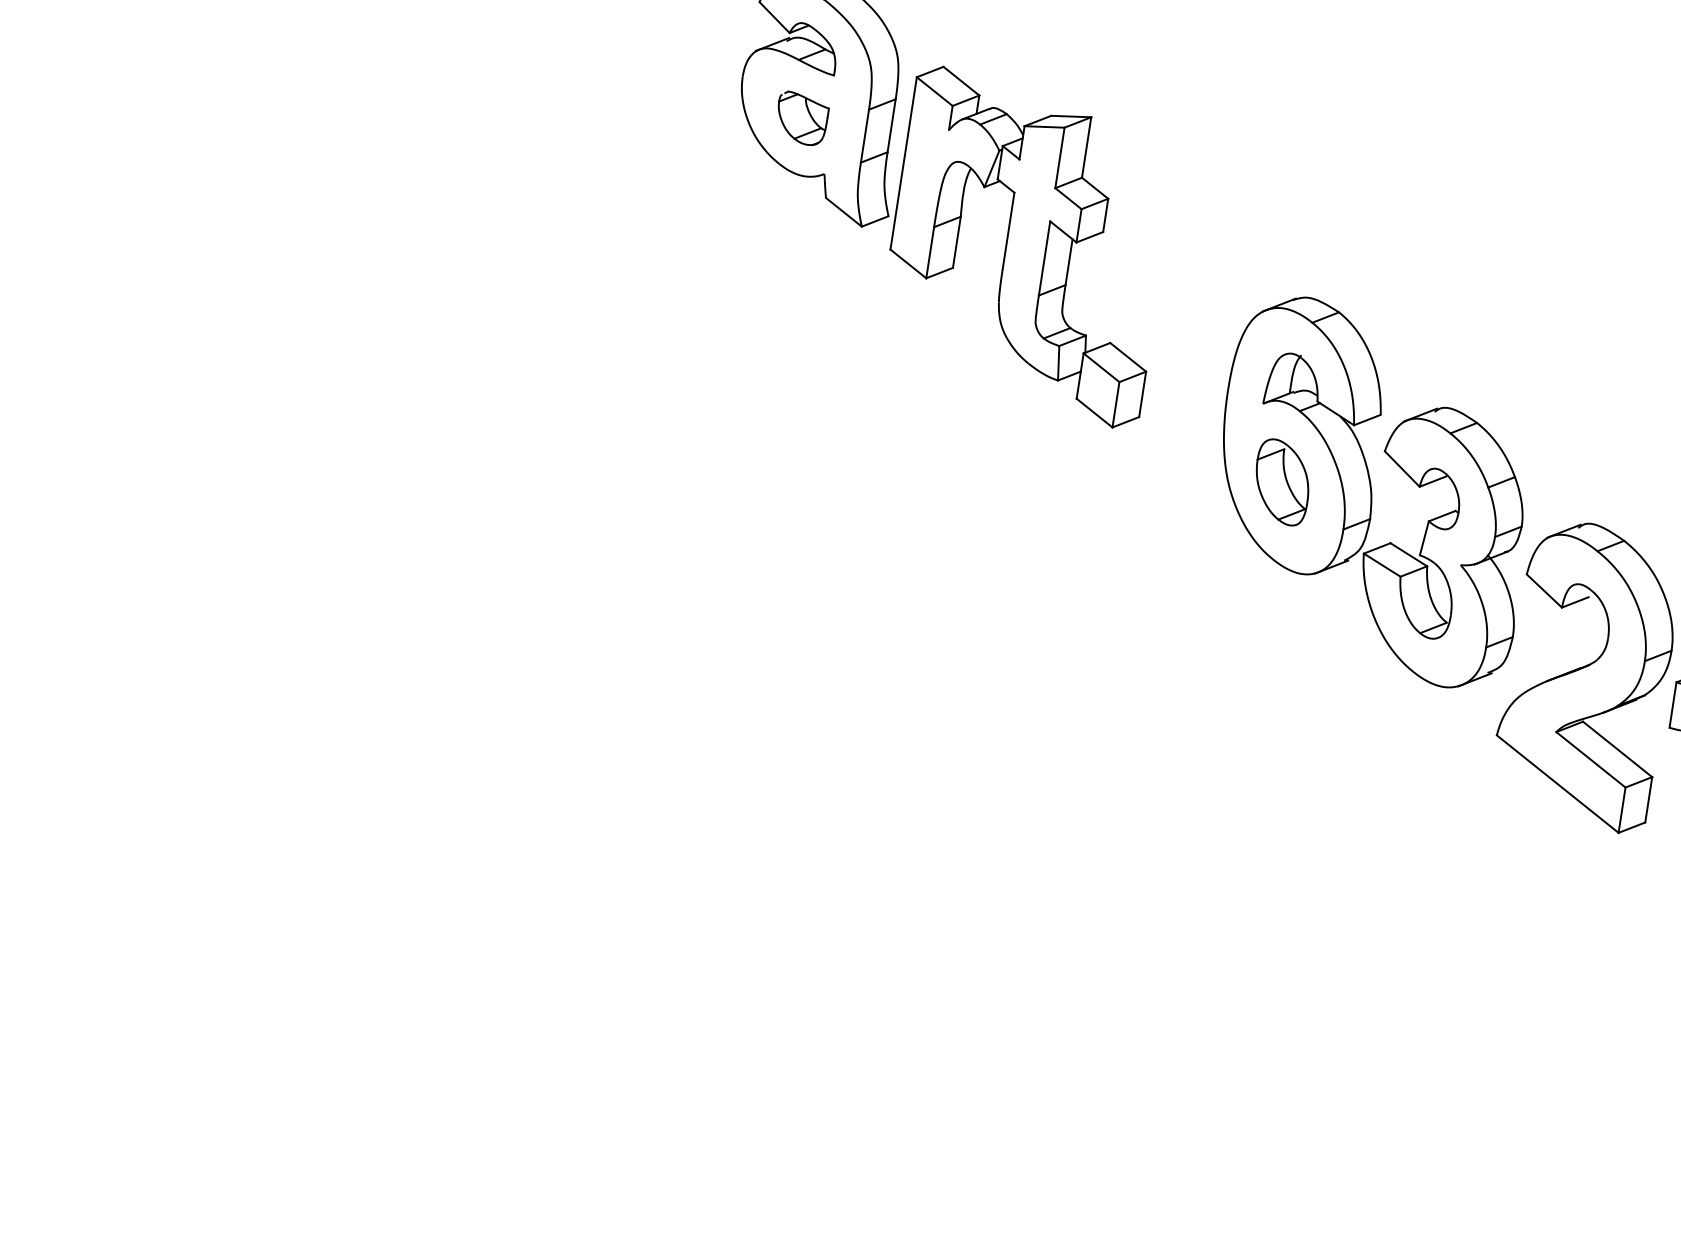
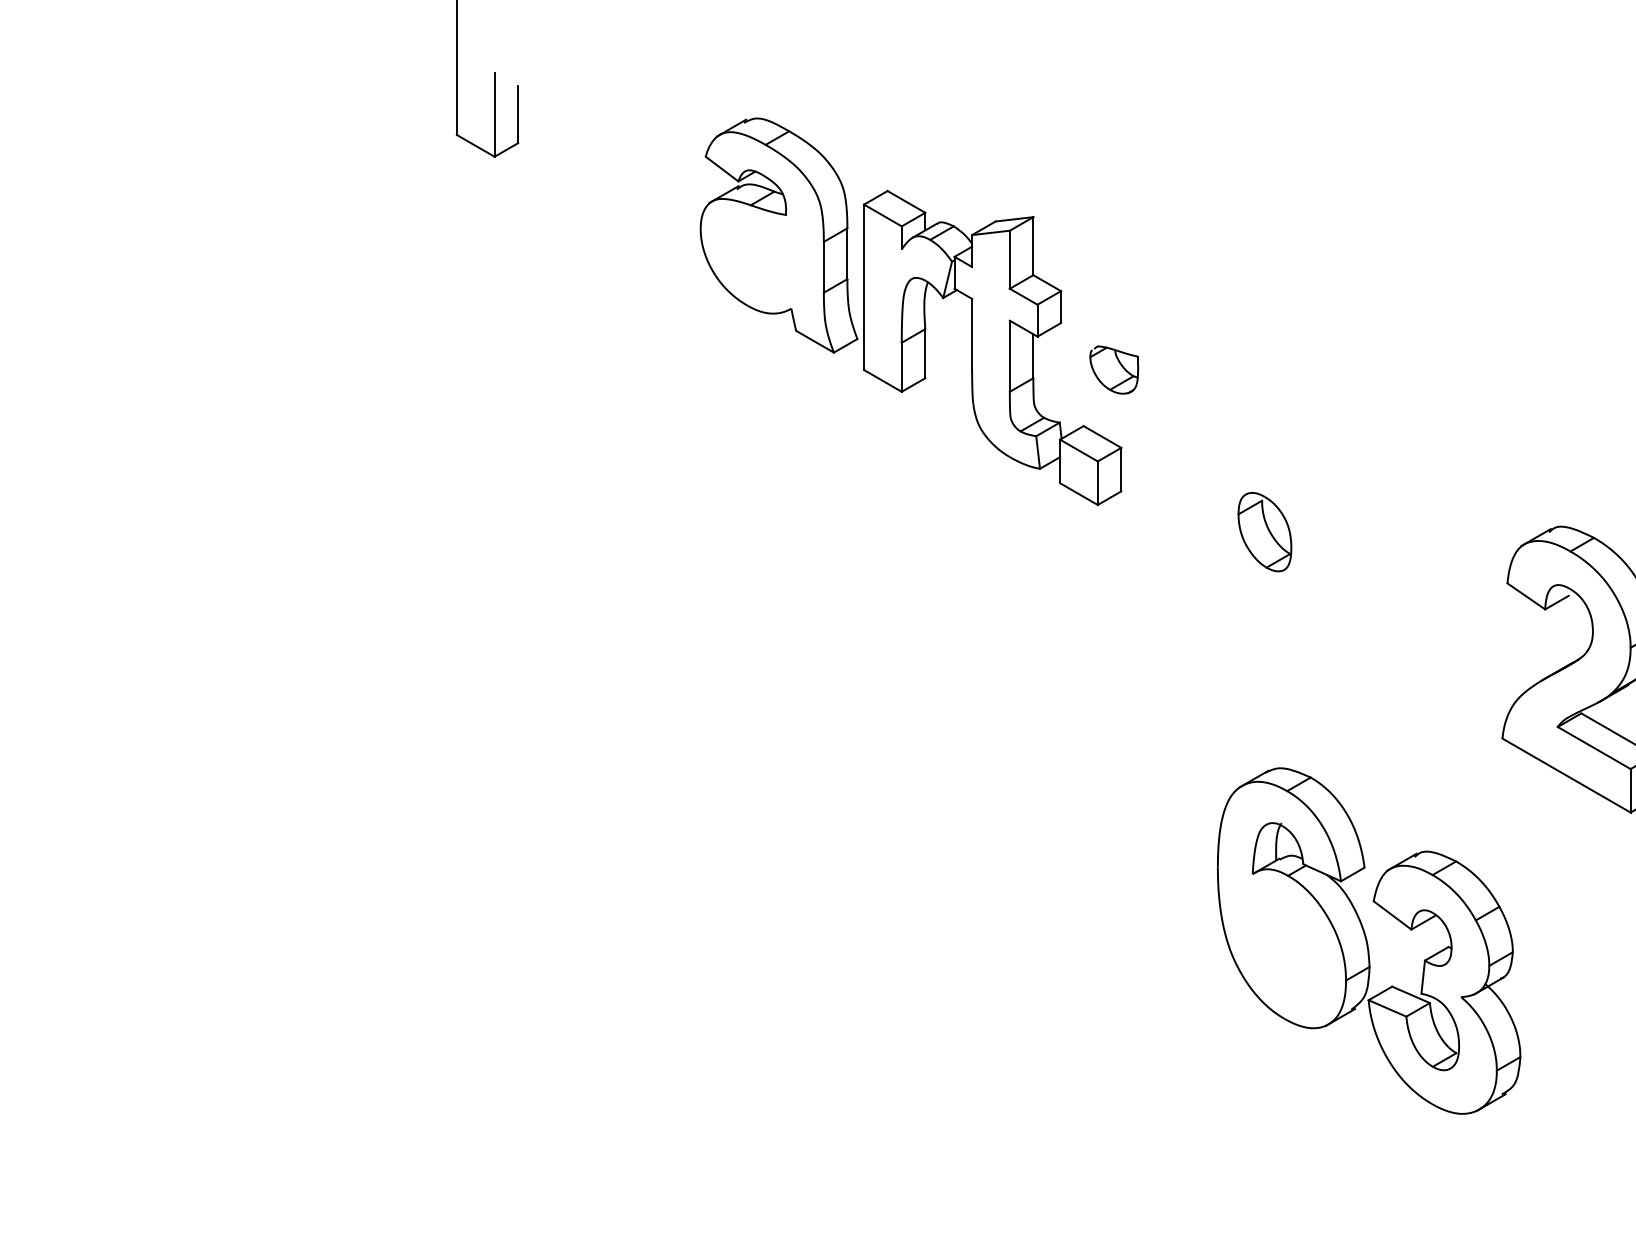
part: (802, 118) -> (1114, 369), moved
part: (1374, 491) -> (1369, 940), moved

